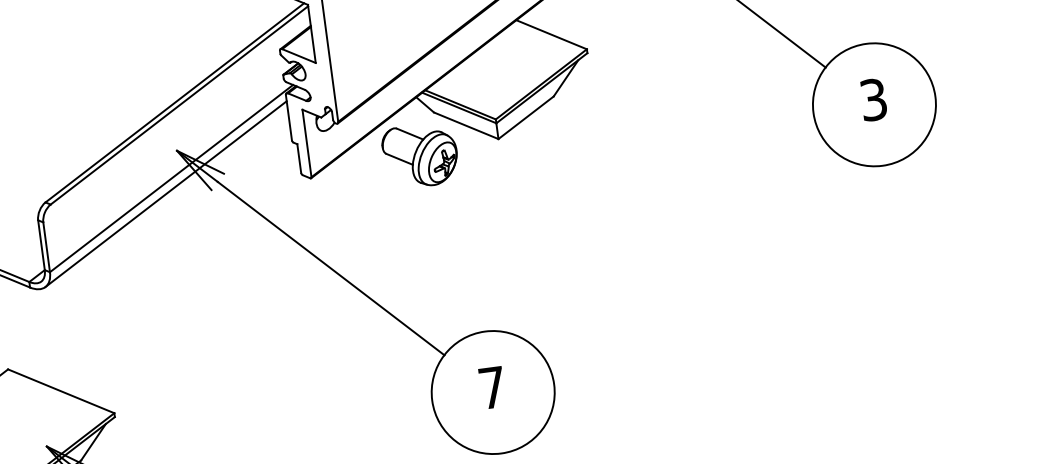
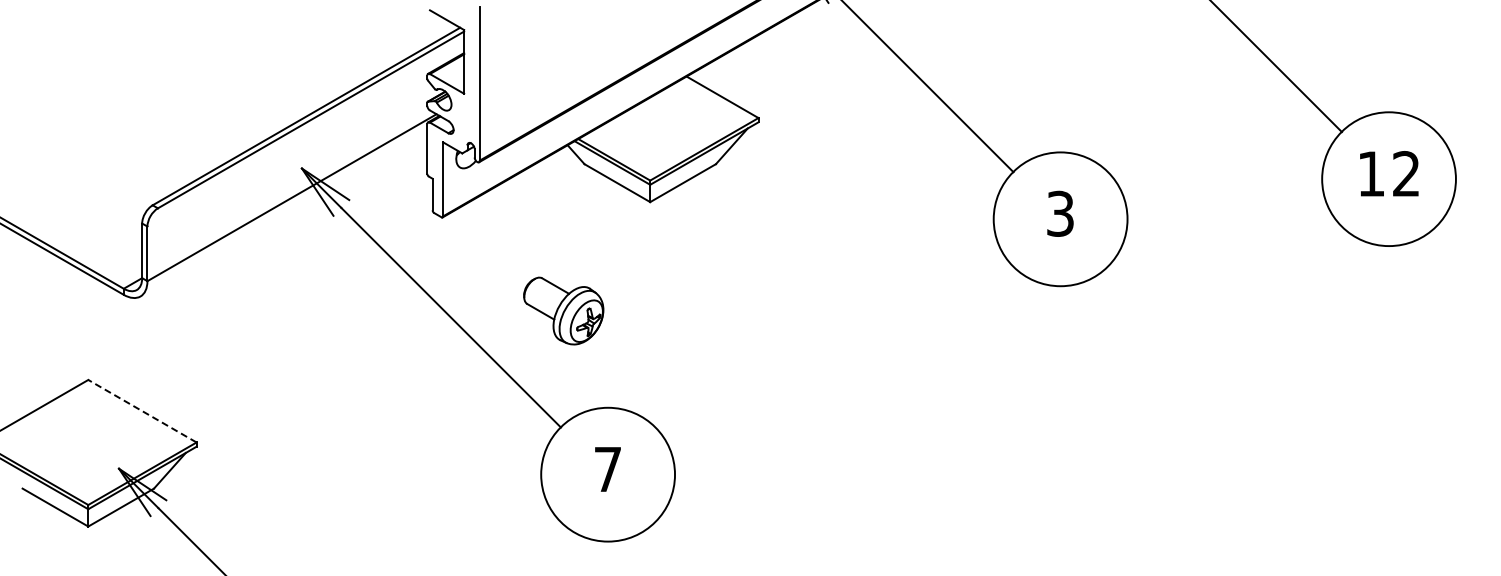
part: (420, 155) -> (563, 310), moved
line: (165, 194) -> (283, 213), removed
line: (61, 391) -> (142, 411), solid -> dashed

